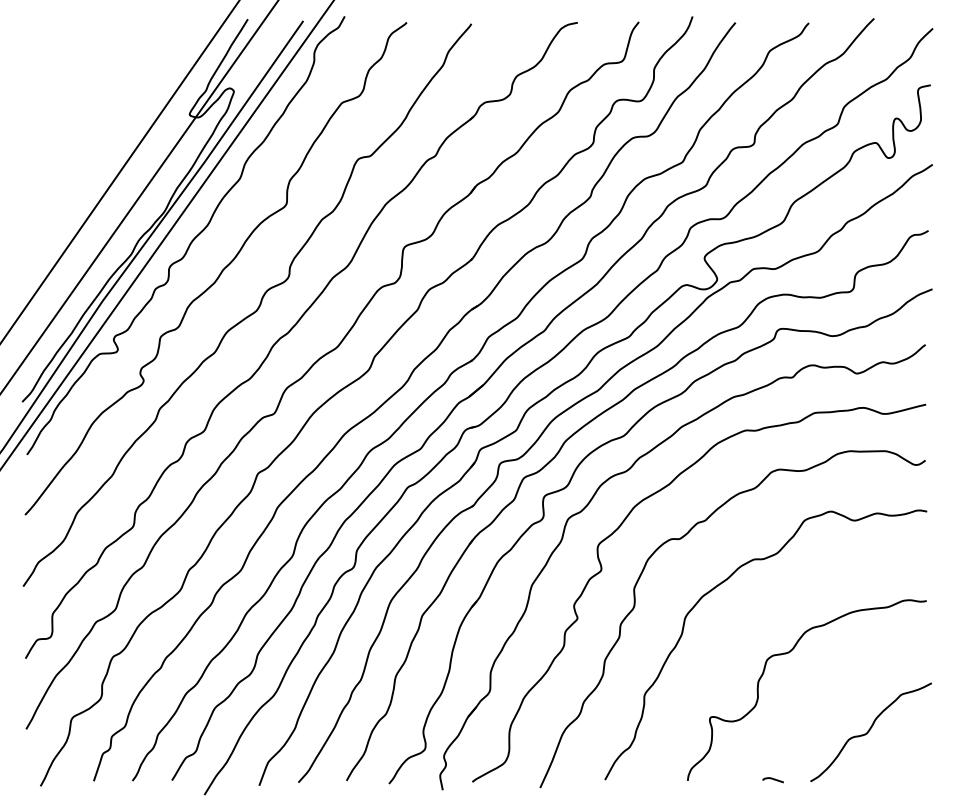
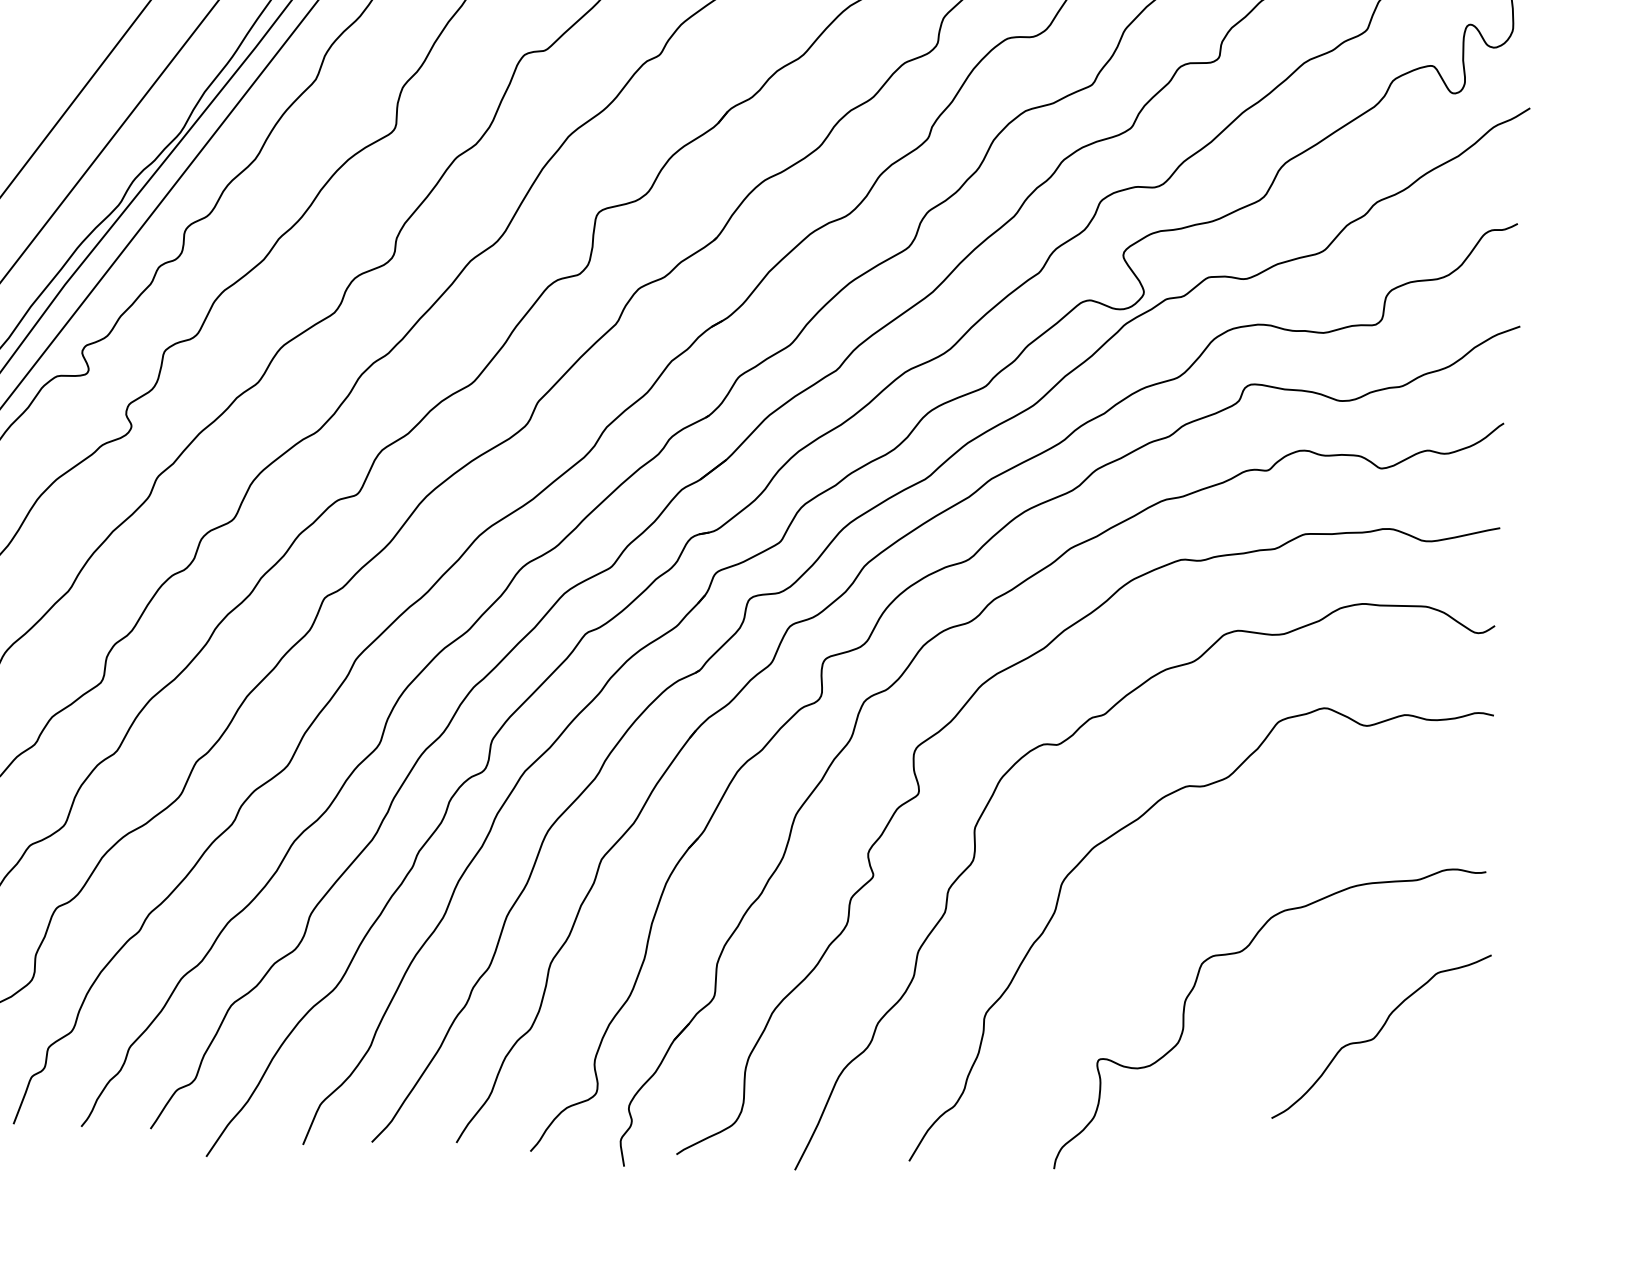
curve: (869, 731) -> (1378, 1035), moved
curve: (772, 779) -> (1202, 1173), removed

